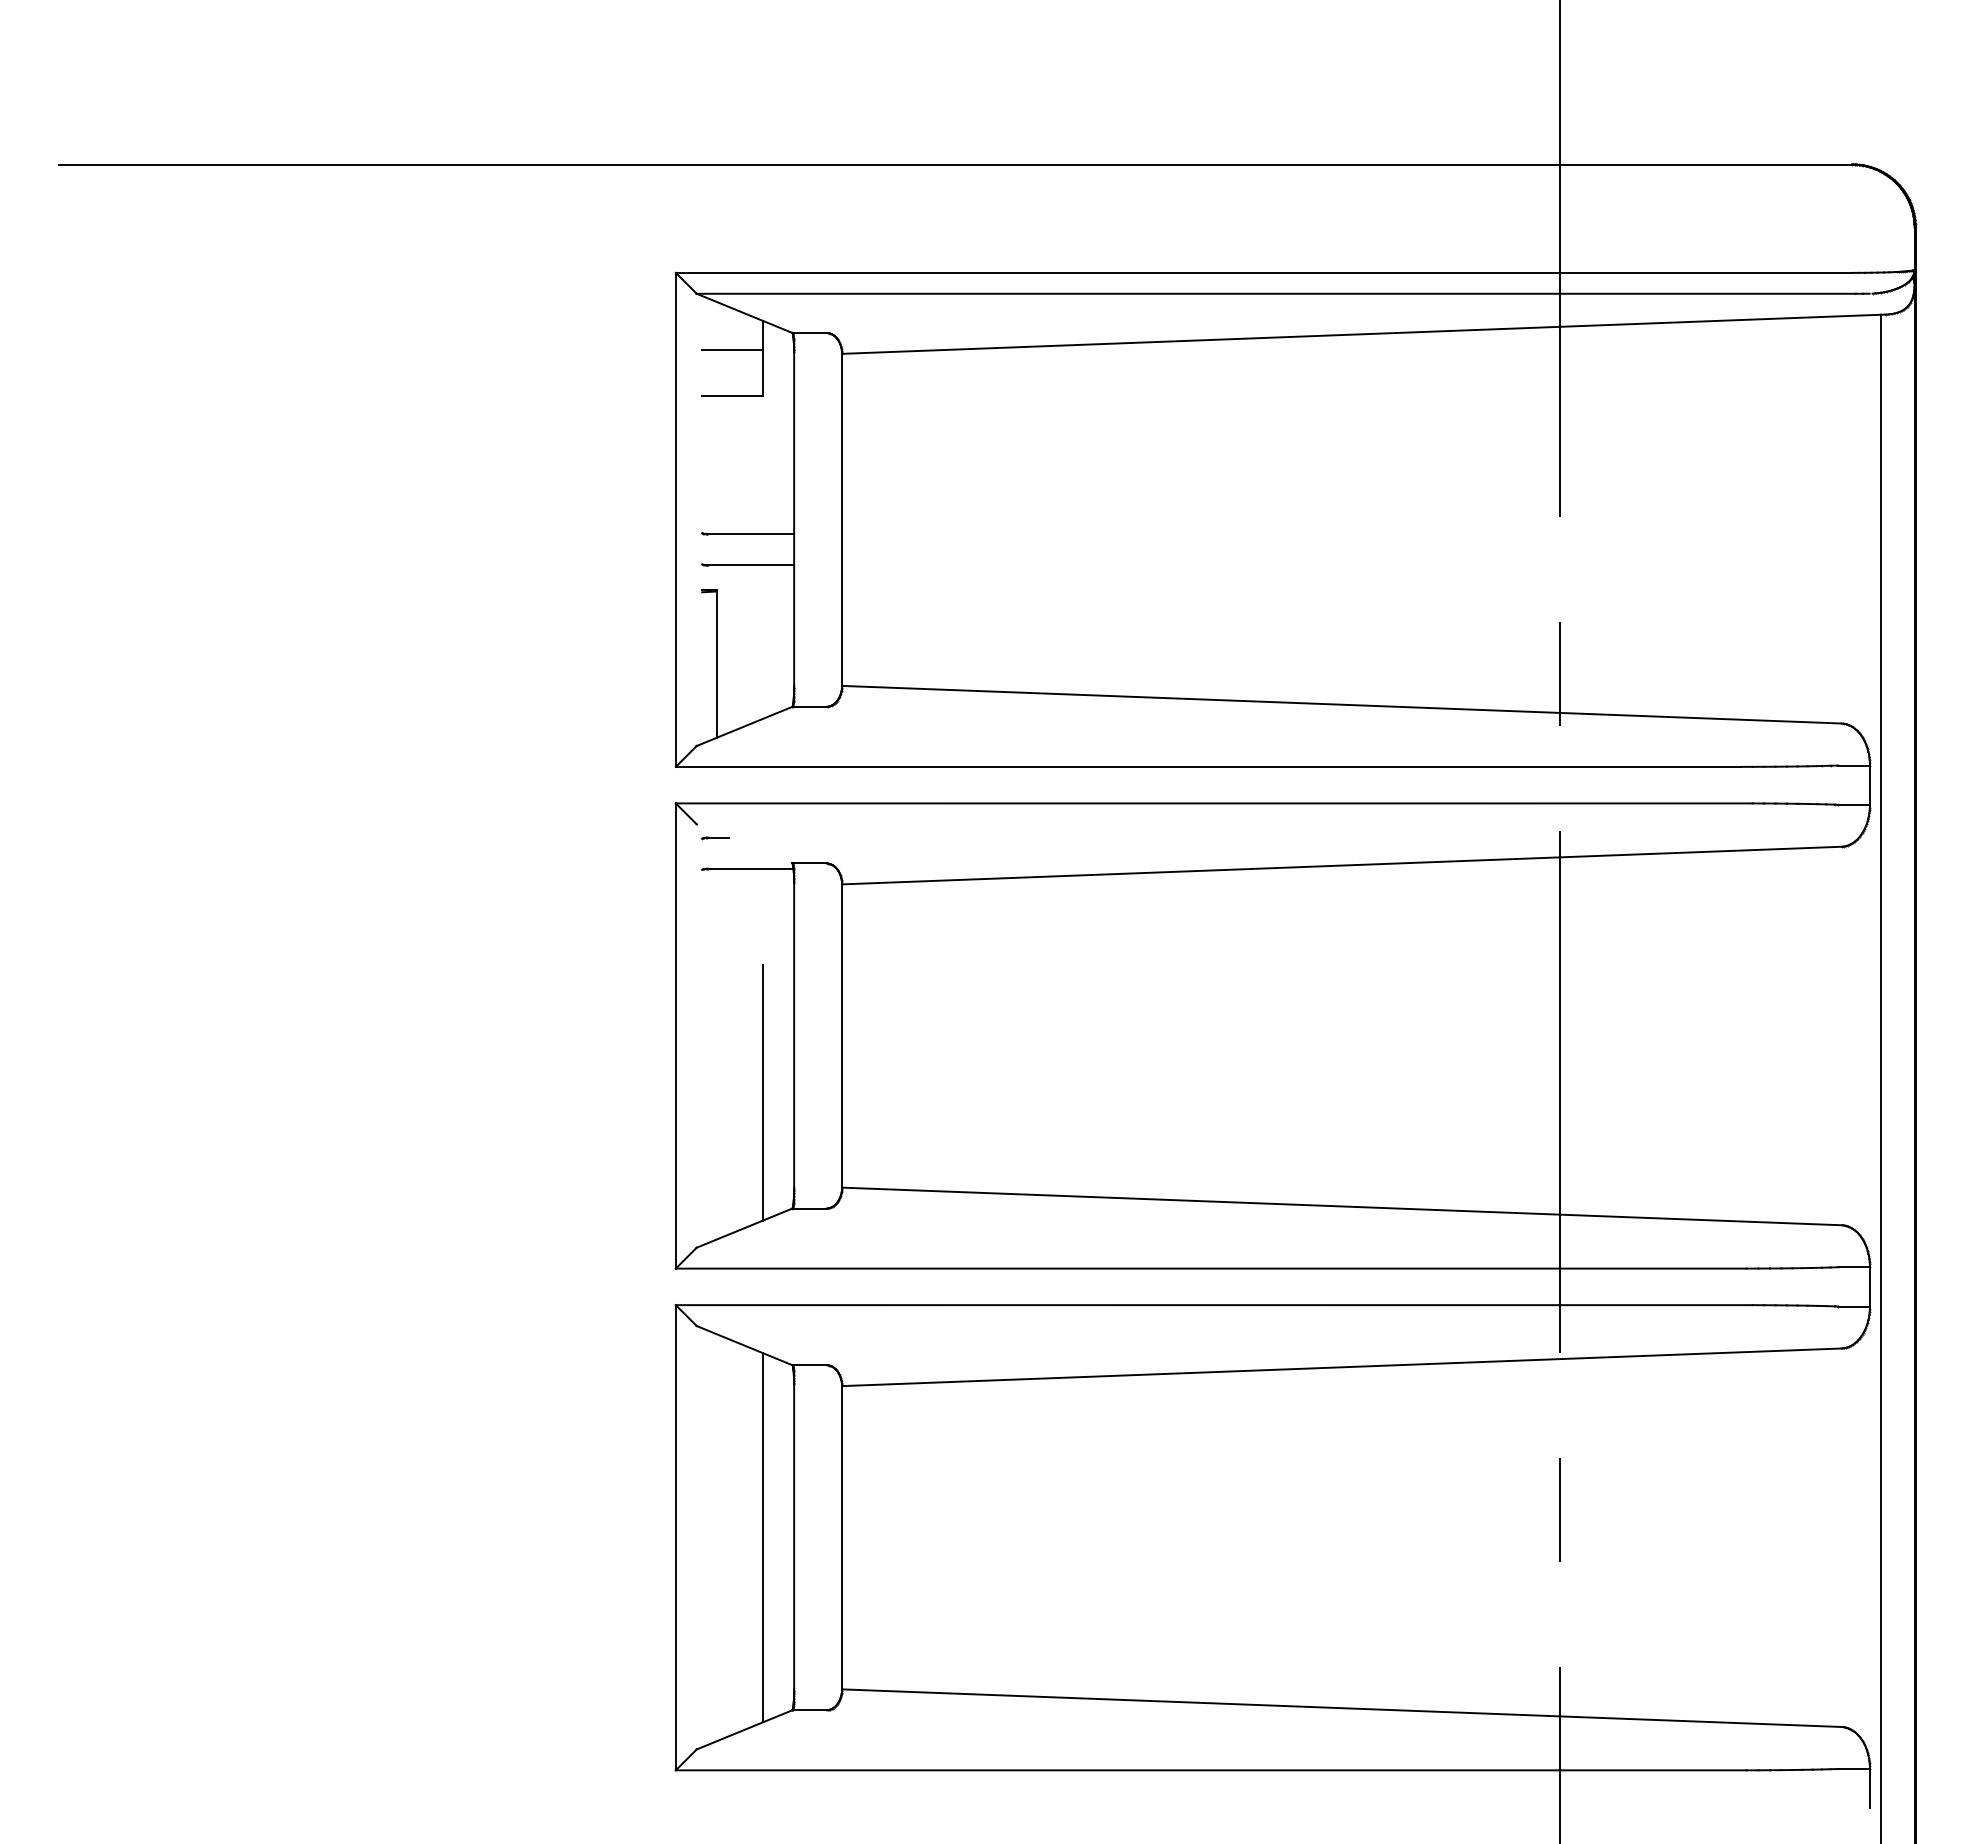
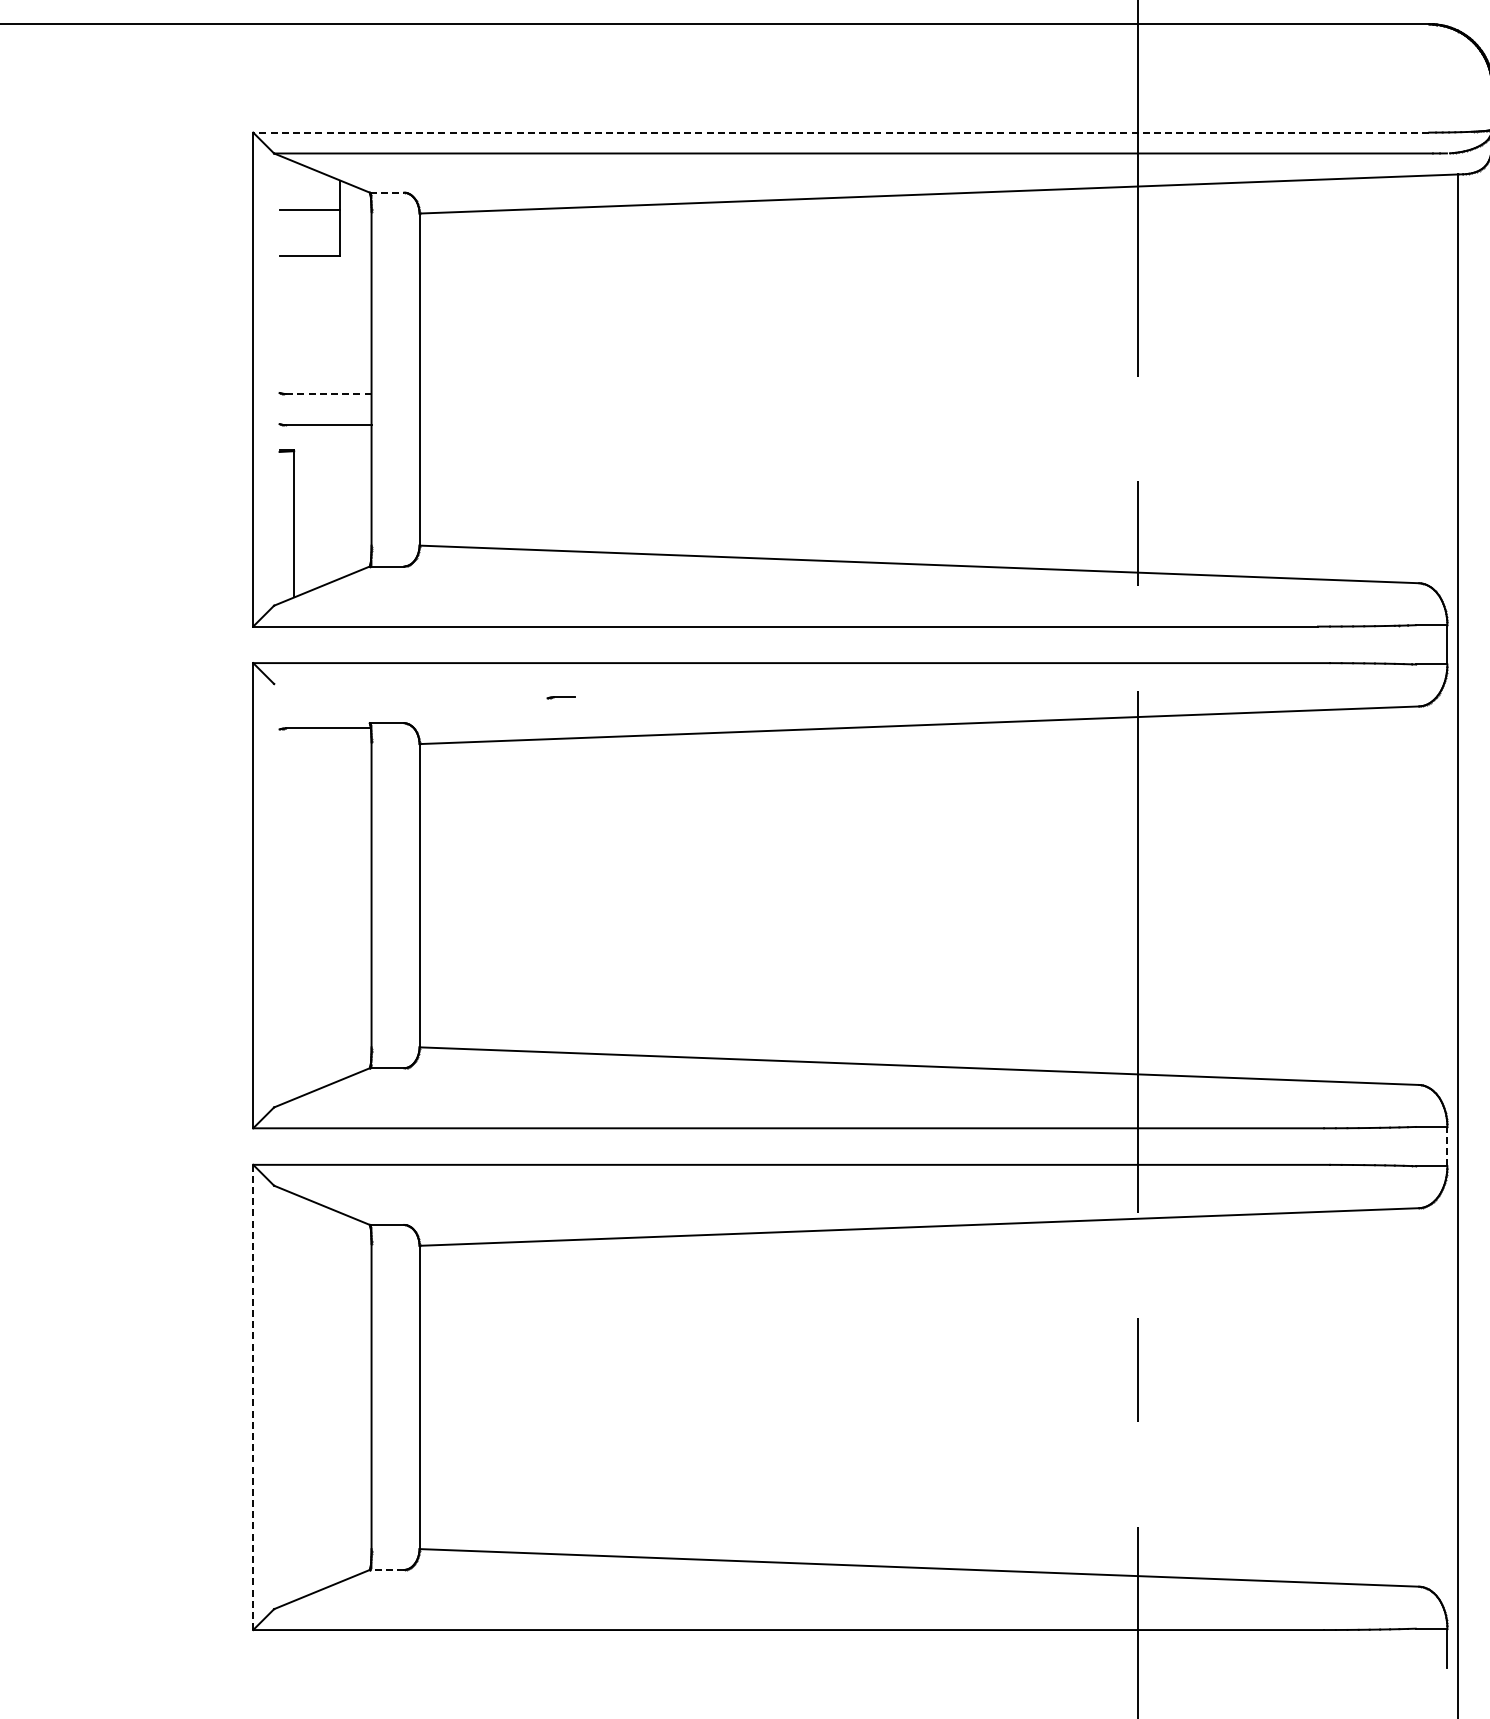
line: (1263, 272) -> (840, 132), solid -> dashed
line: (810, 332) -> (387, 192), solid -> dashed
line: (751, 534) -> (328, 394), solid -> dashed
part: (715, 838) -> (560, 698), moved
line: (762, 1092) -> (339, 952), removed
line: (1869, 1286) -> (1446, 1146), solid -> dashed
line: (675, 1537) -> (252, 1397), solid -> dashed
line: (762, 1537) -> (339, 1397), removed
line: (809, 1710) -> (386, 1570), solid -> dashed

